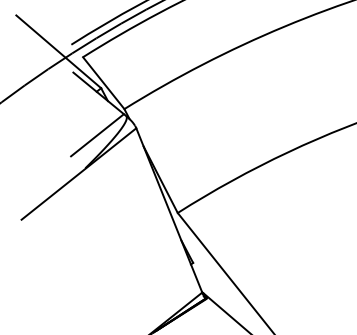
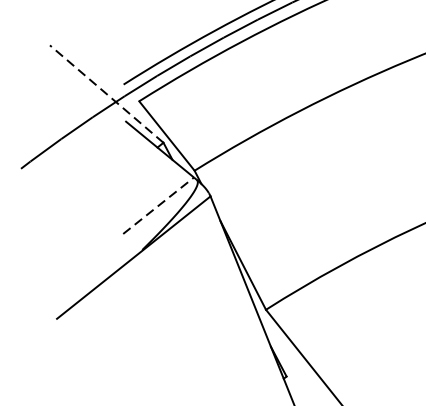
line: (58, 51) -> (106, 93), solid -> dashed
line: (97, 135) -> (158, 206), solid -> dashed

